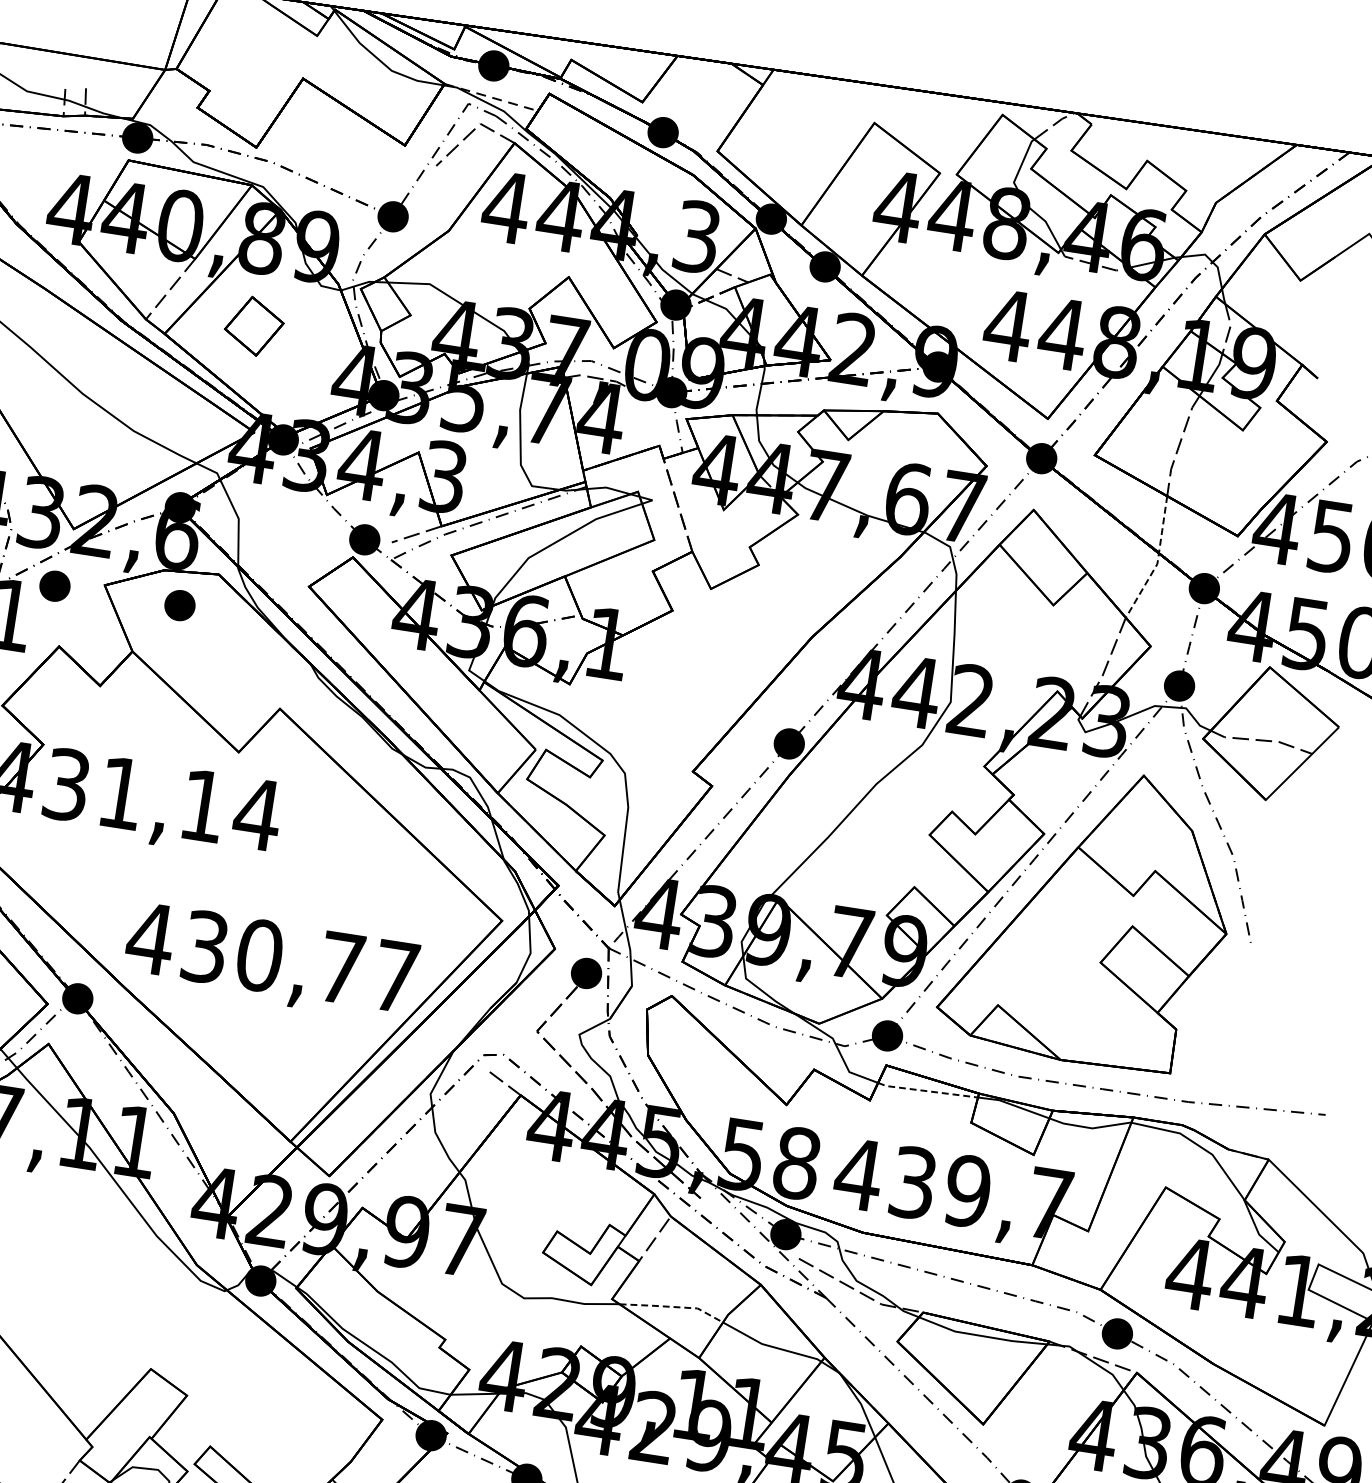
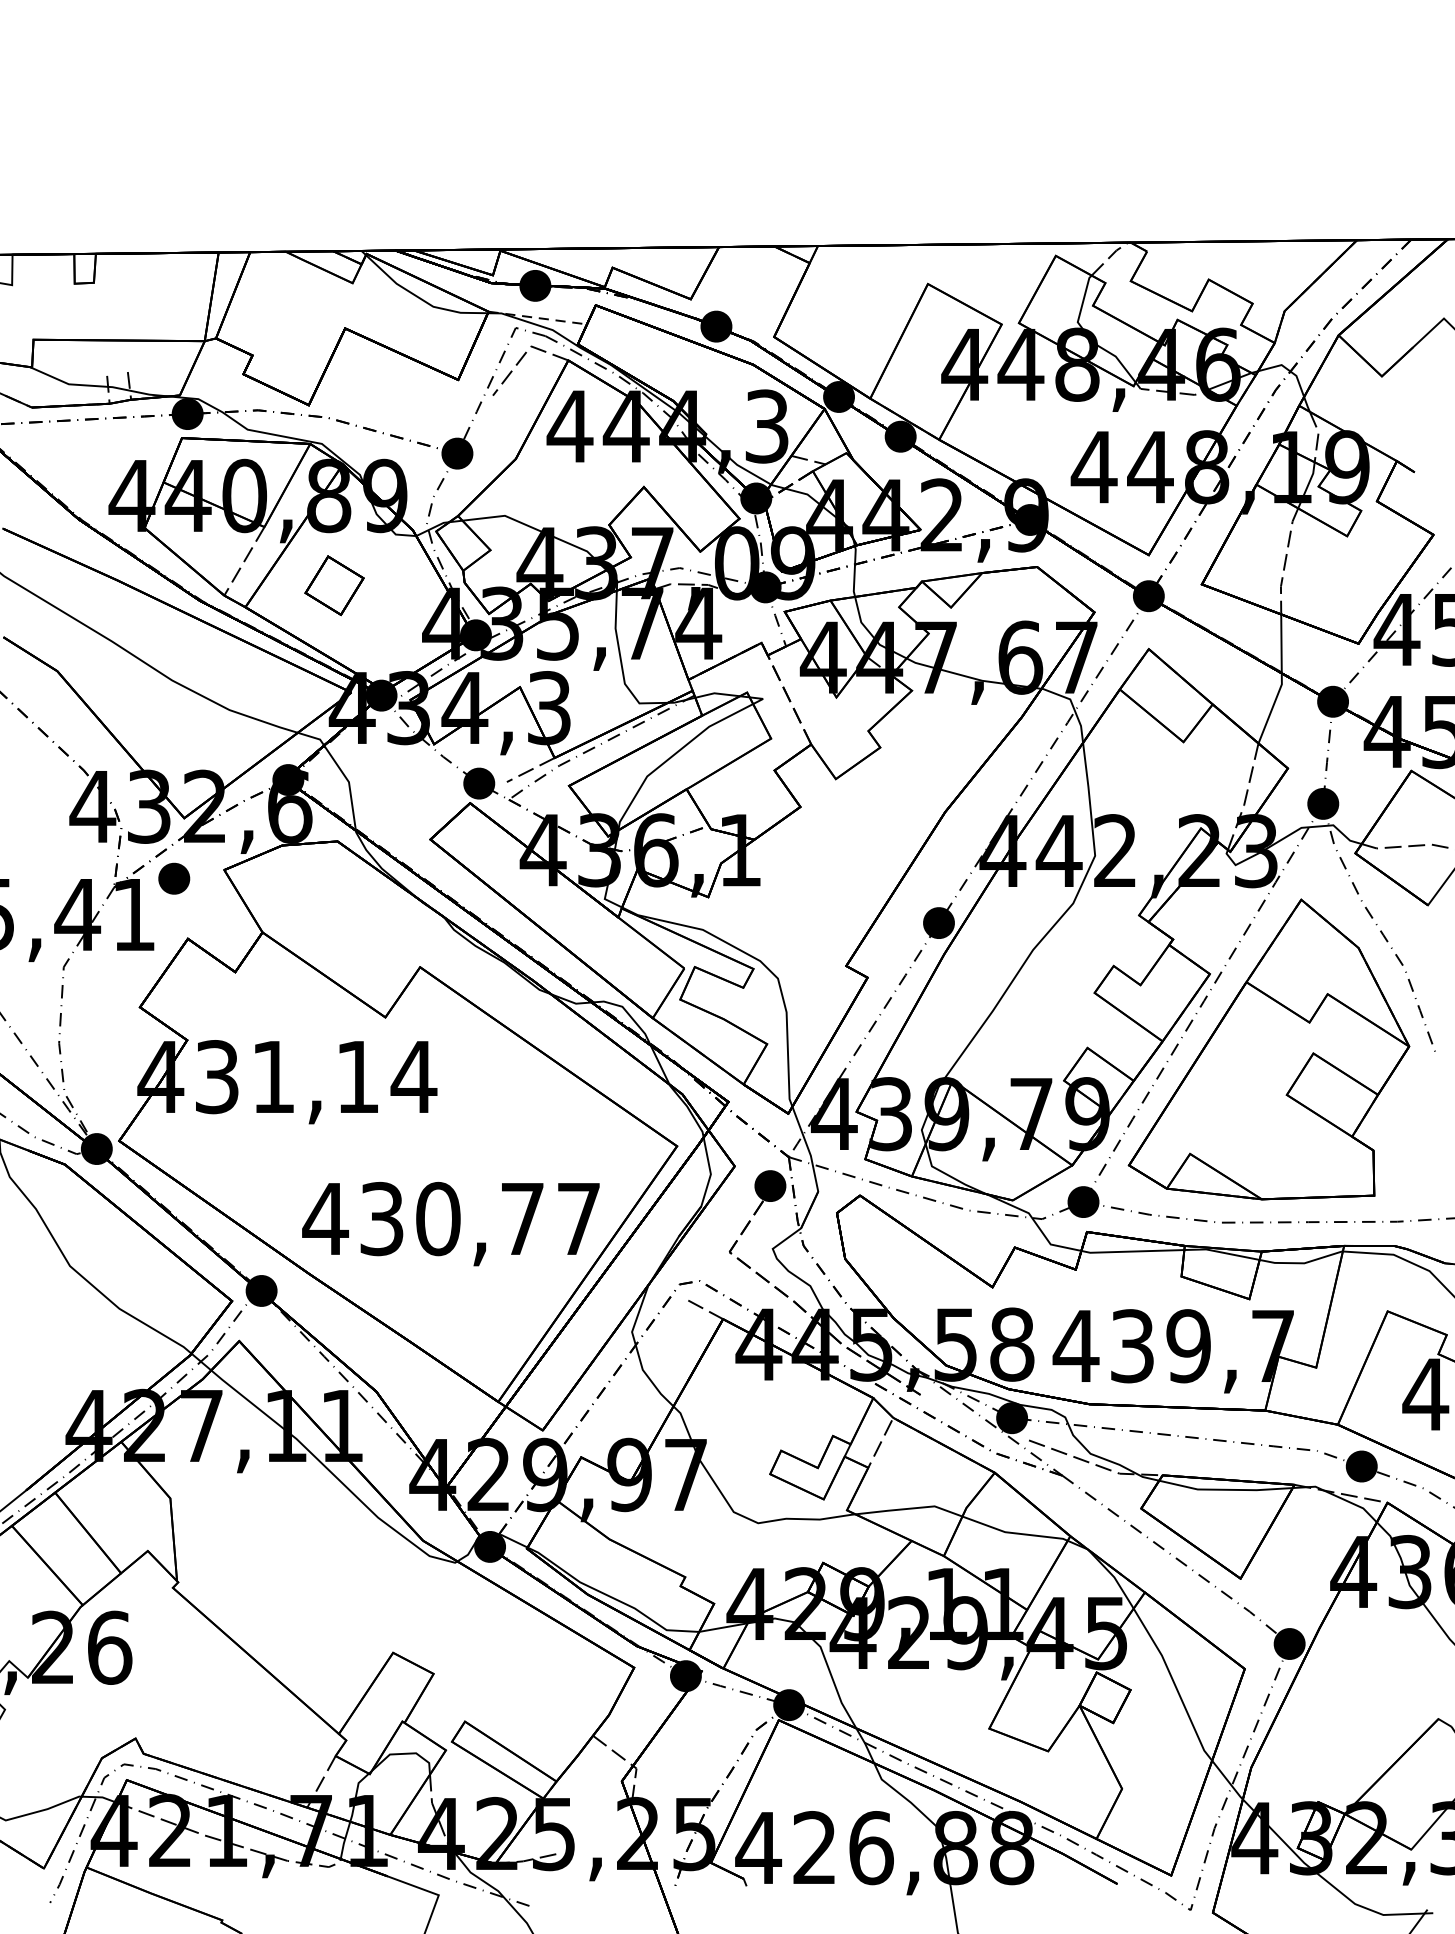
line: (1157, 562) -> (1281, 682), dashed -> solid
part: (180, 605) -> (303, 878), removed
line: (926, 1091) -> (1131, 1251), dashed -> solid
line: (673, 1306) -> (910, 1508), dashed -> solid

